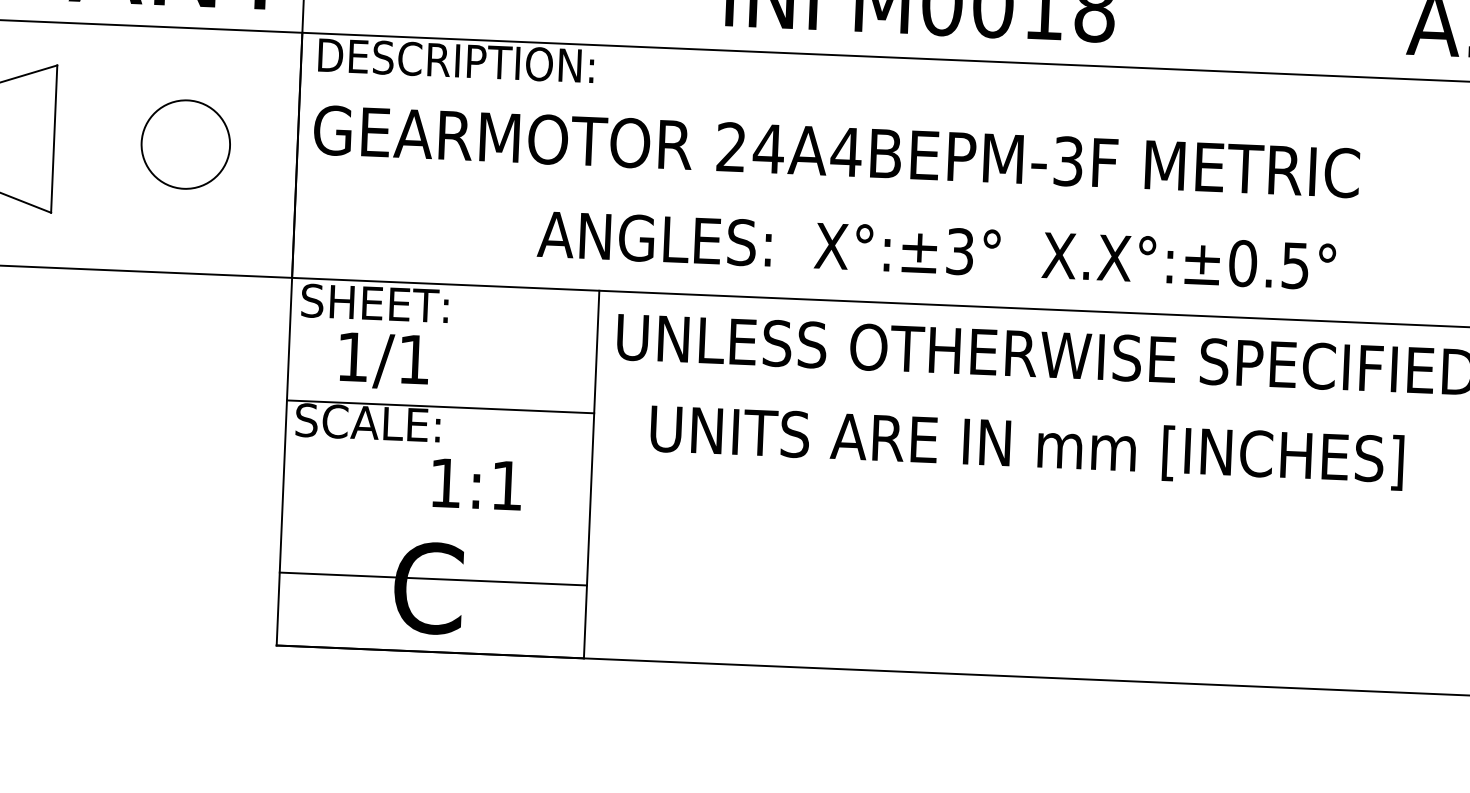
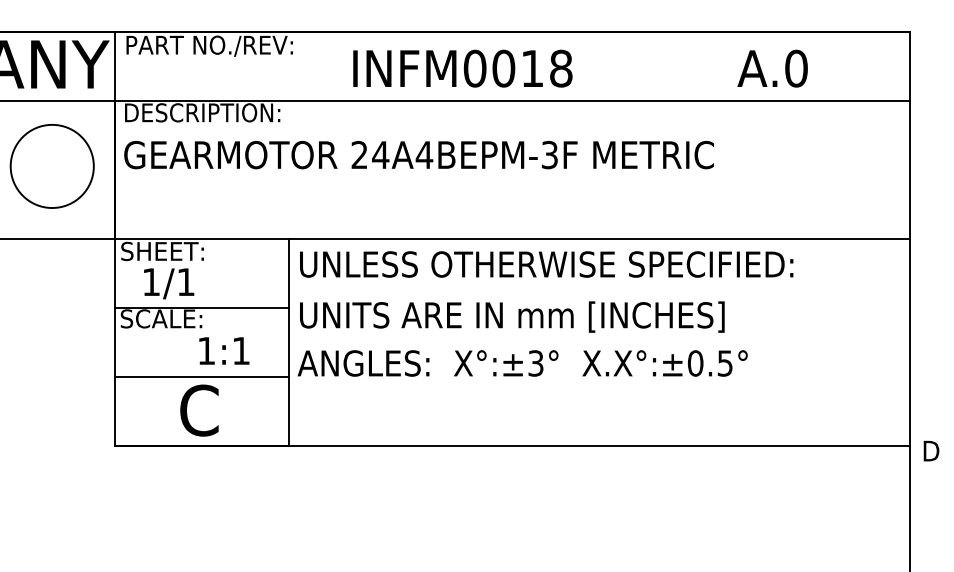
circle: (184, 144) -> (51, 166), size x1.67
text: (936, 250) -> (522, 363), moved
text: (1027, 446) -> (512, 316), moved
line: (432, 579) -> (201, 377), moved

